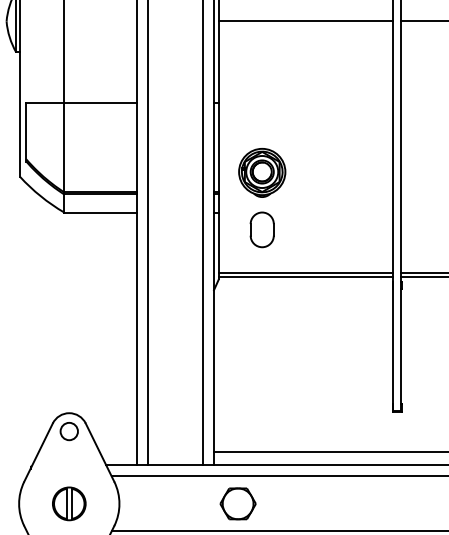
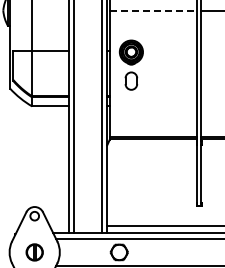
line: (306, 21) -> (153, 10), solid -> dashed
part: (260, 196) -> (130, 64), moved

